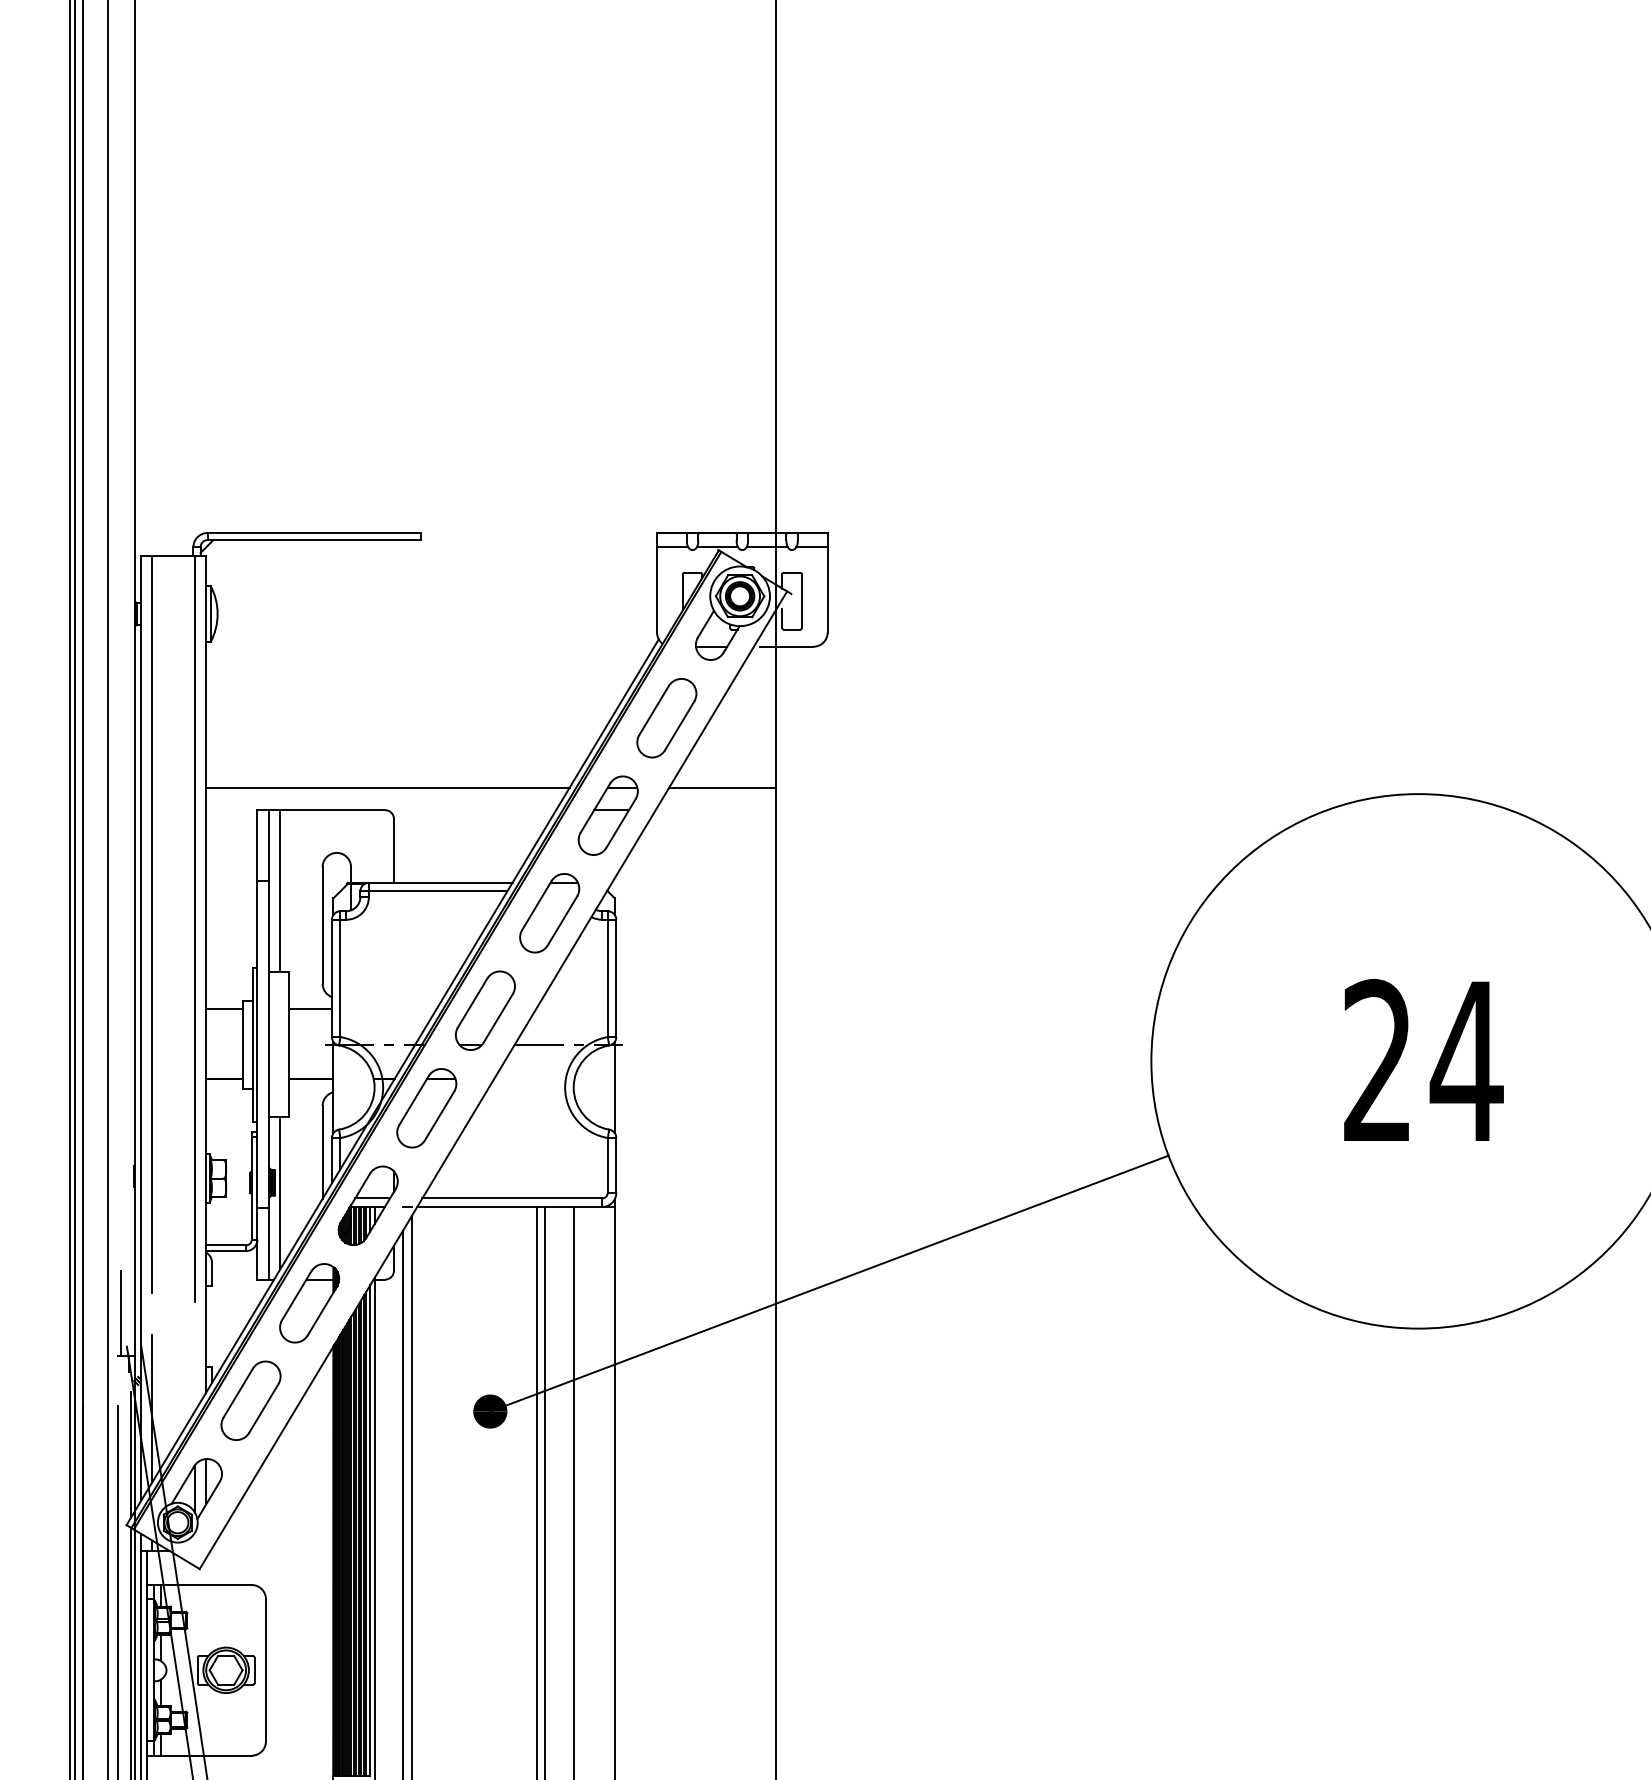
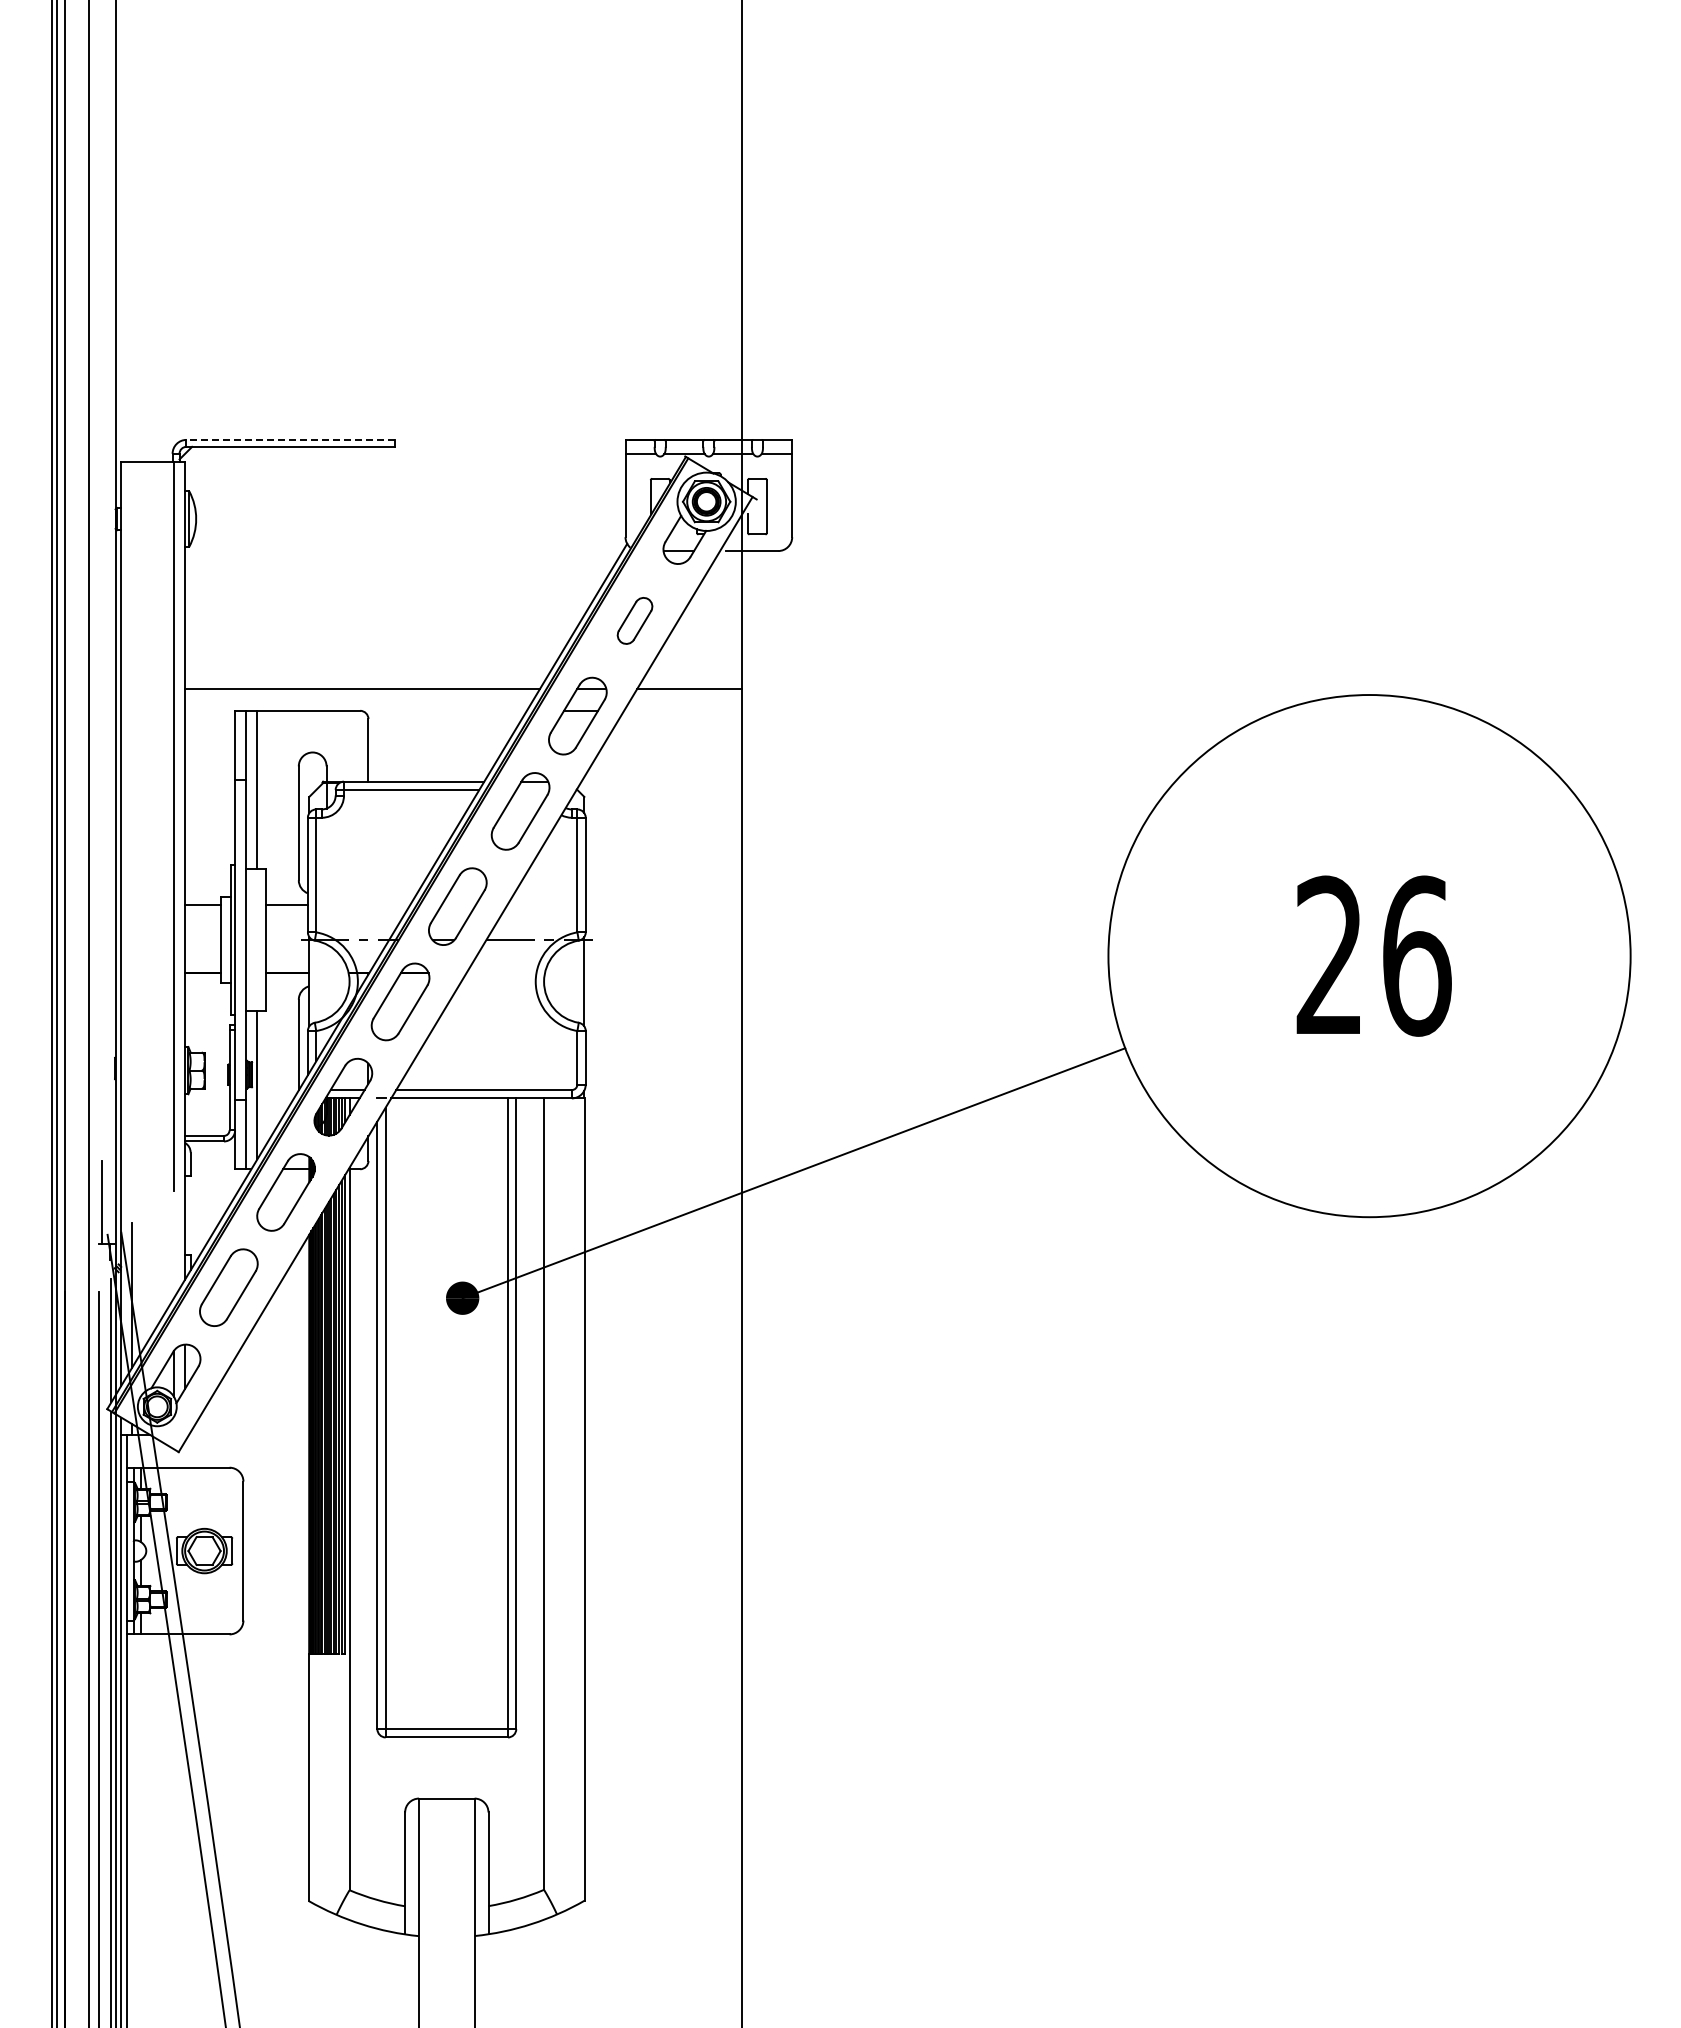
line: (314, 532) -> (290, 439), solid -> dashed
part: (666, 717) -> (634, 620), size x0.6
line: (152, 924) -> (132, 822), removed
text: (1466, 1060) -> (1416, 955), 24 -> 26

